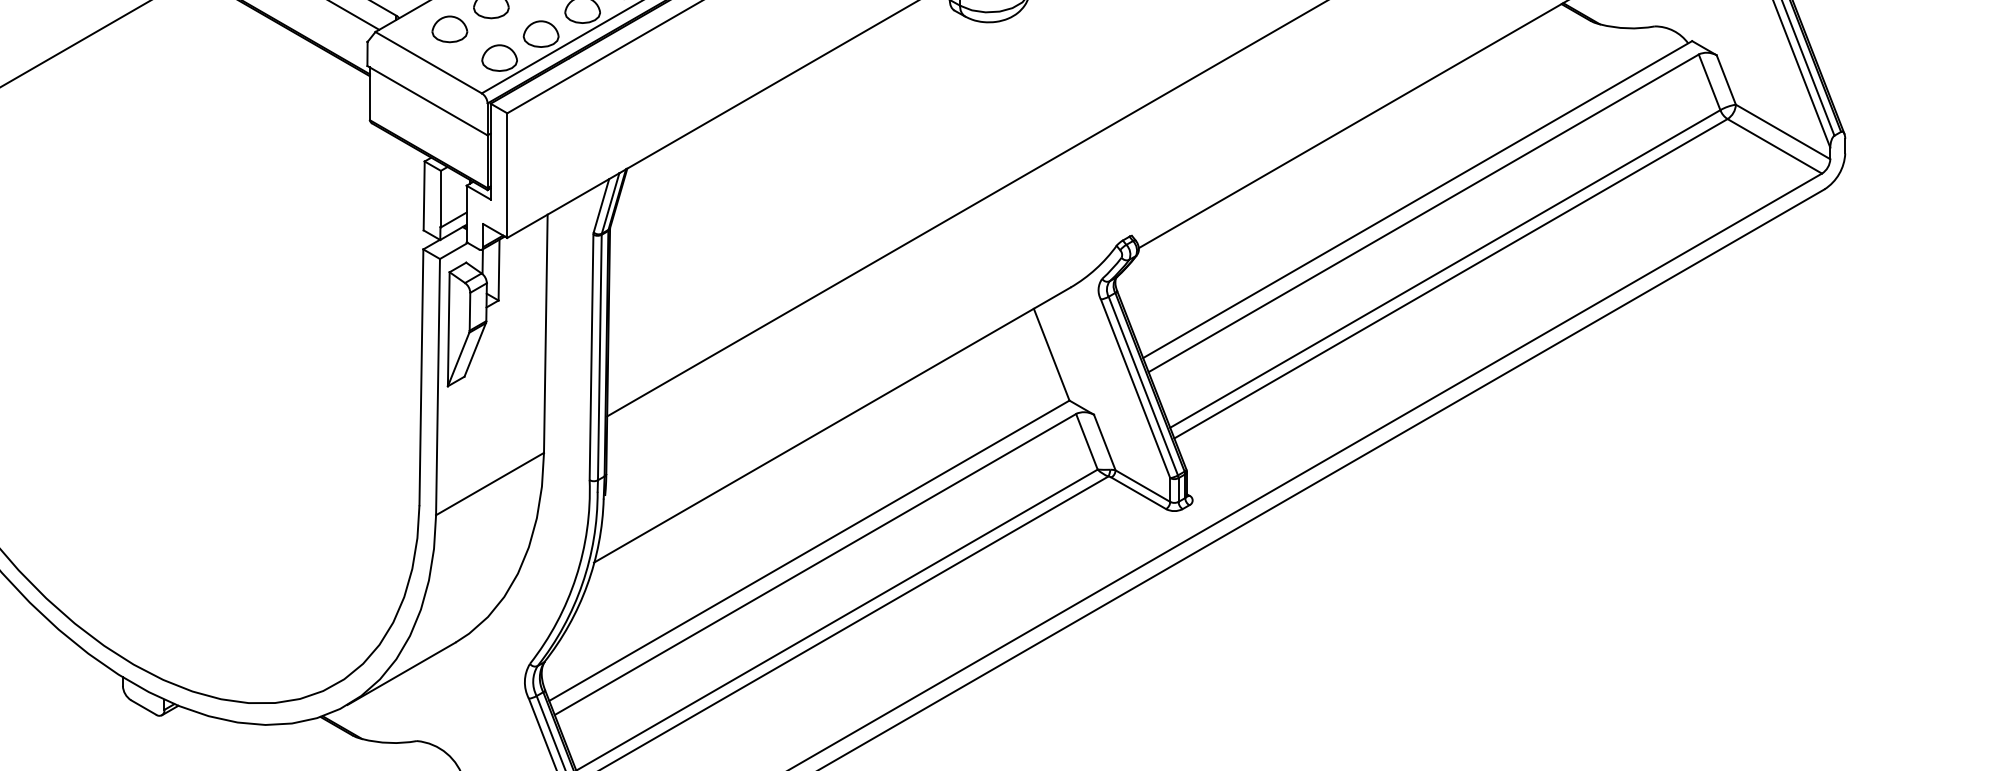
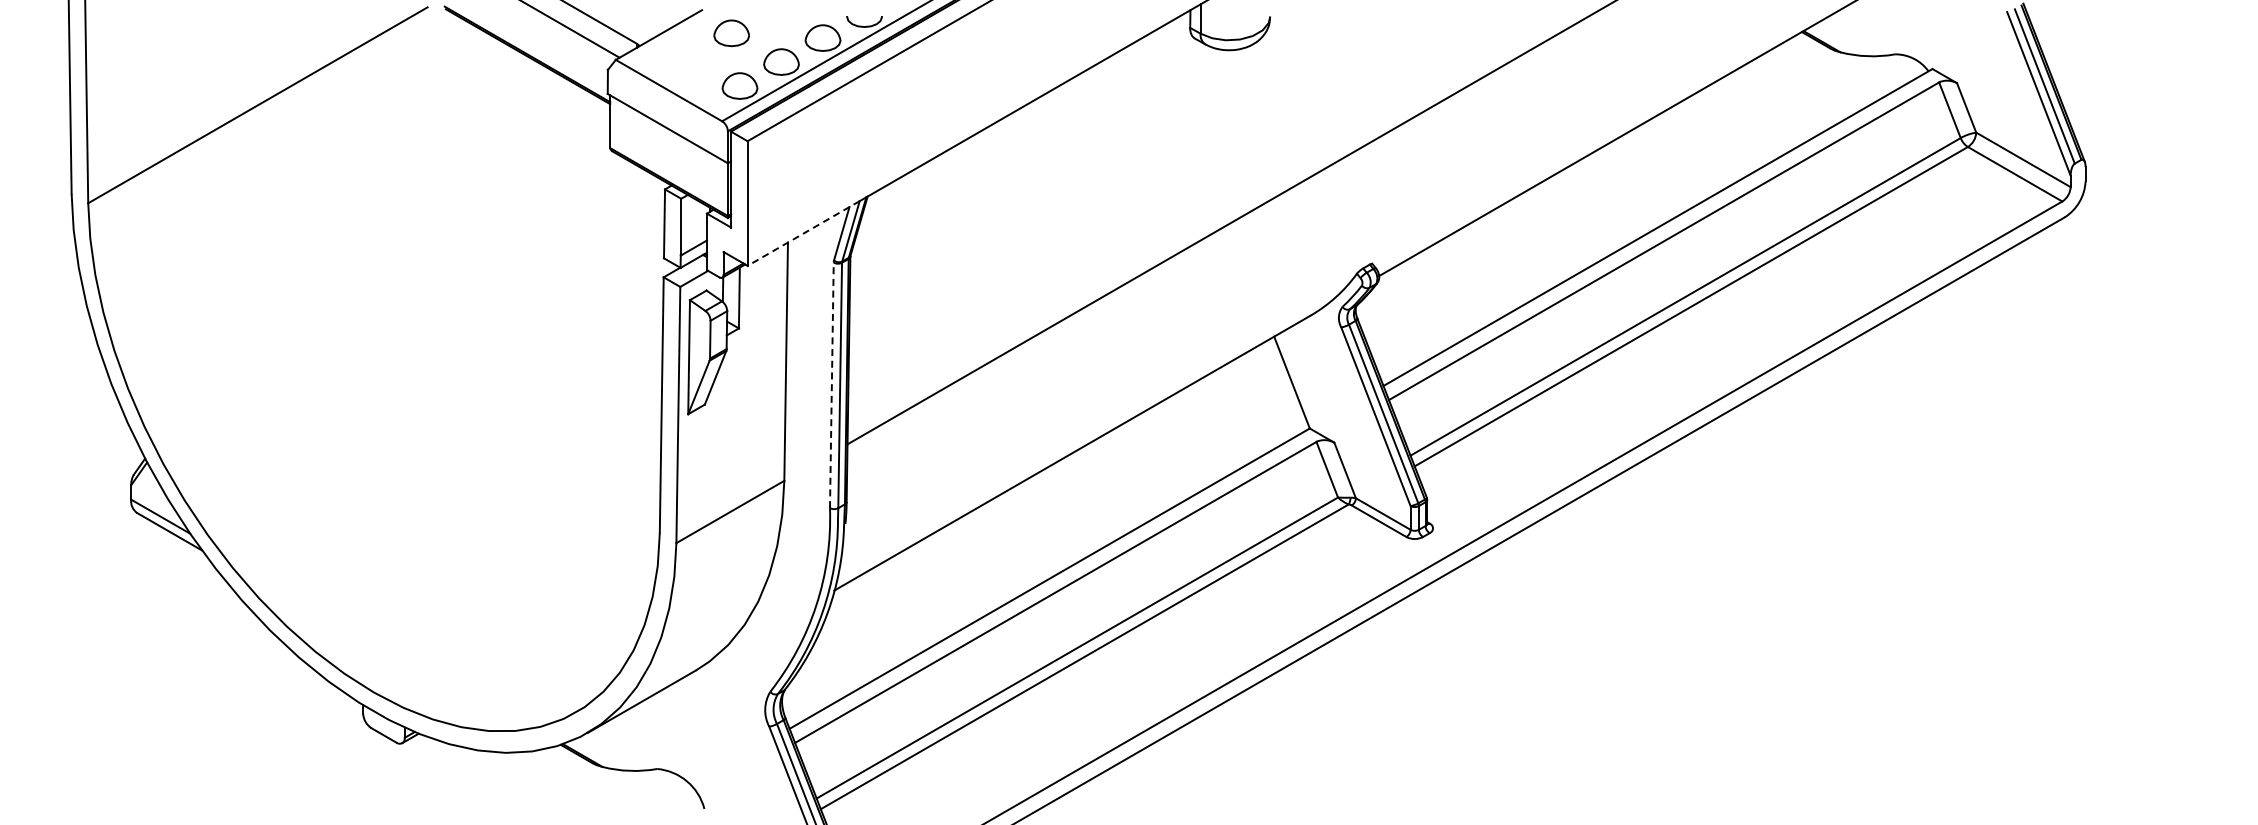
part: (449, 29) -> (689, 57), removed
line: (563, 205) -> (803, 233), solid -> dashed
line: (591, 357) -> (831, 385), solid -> dashed

